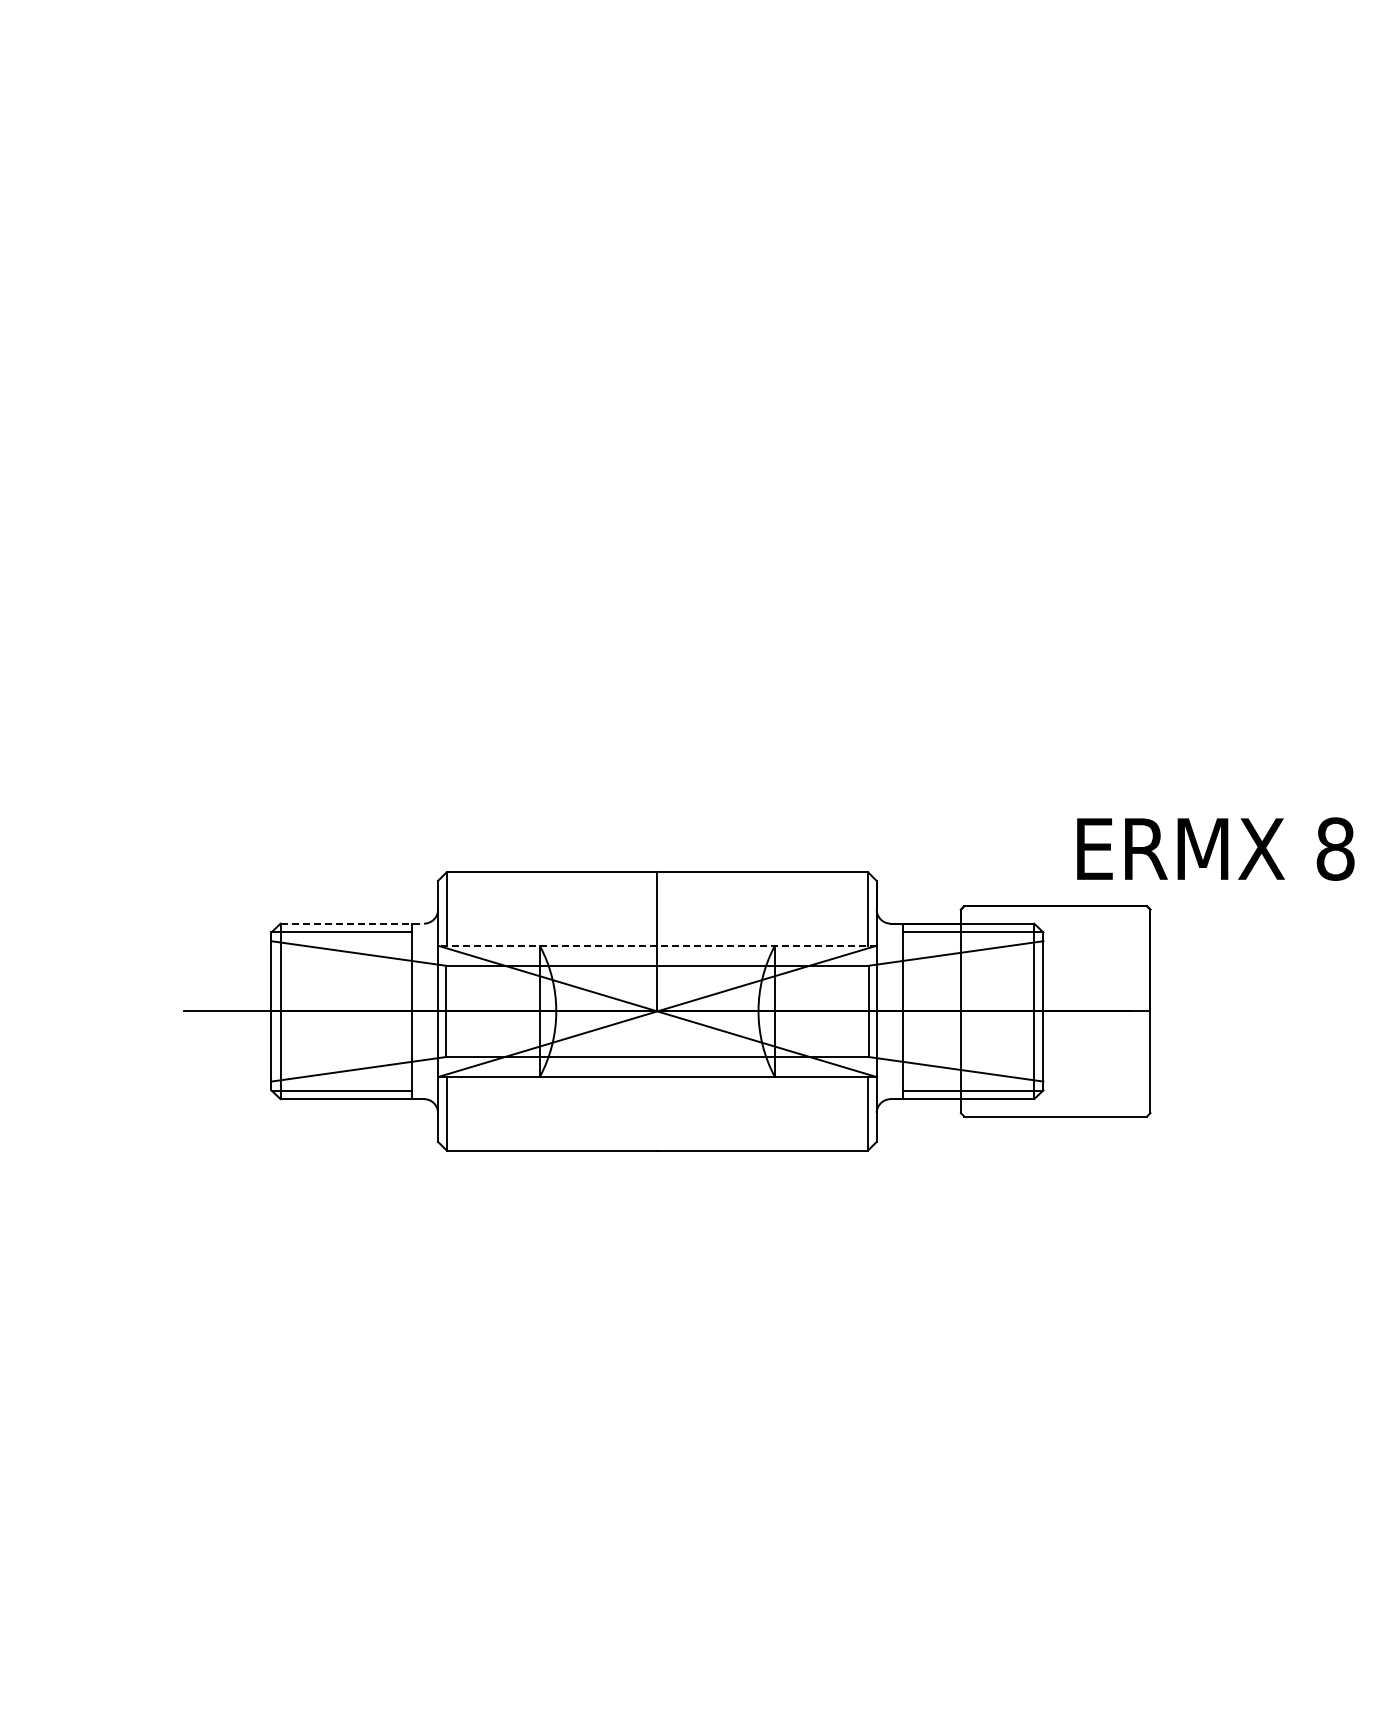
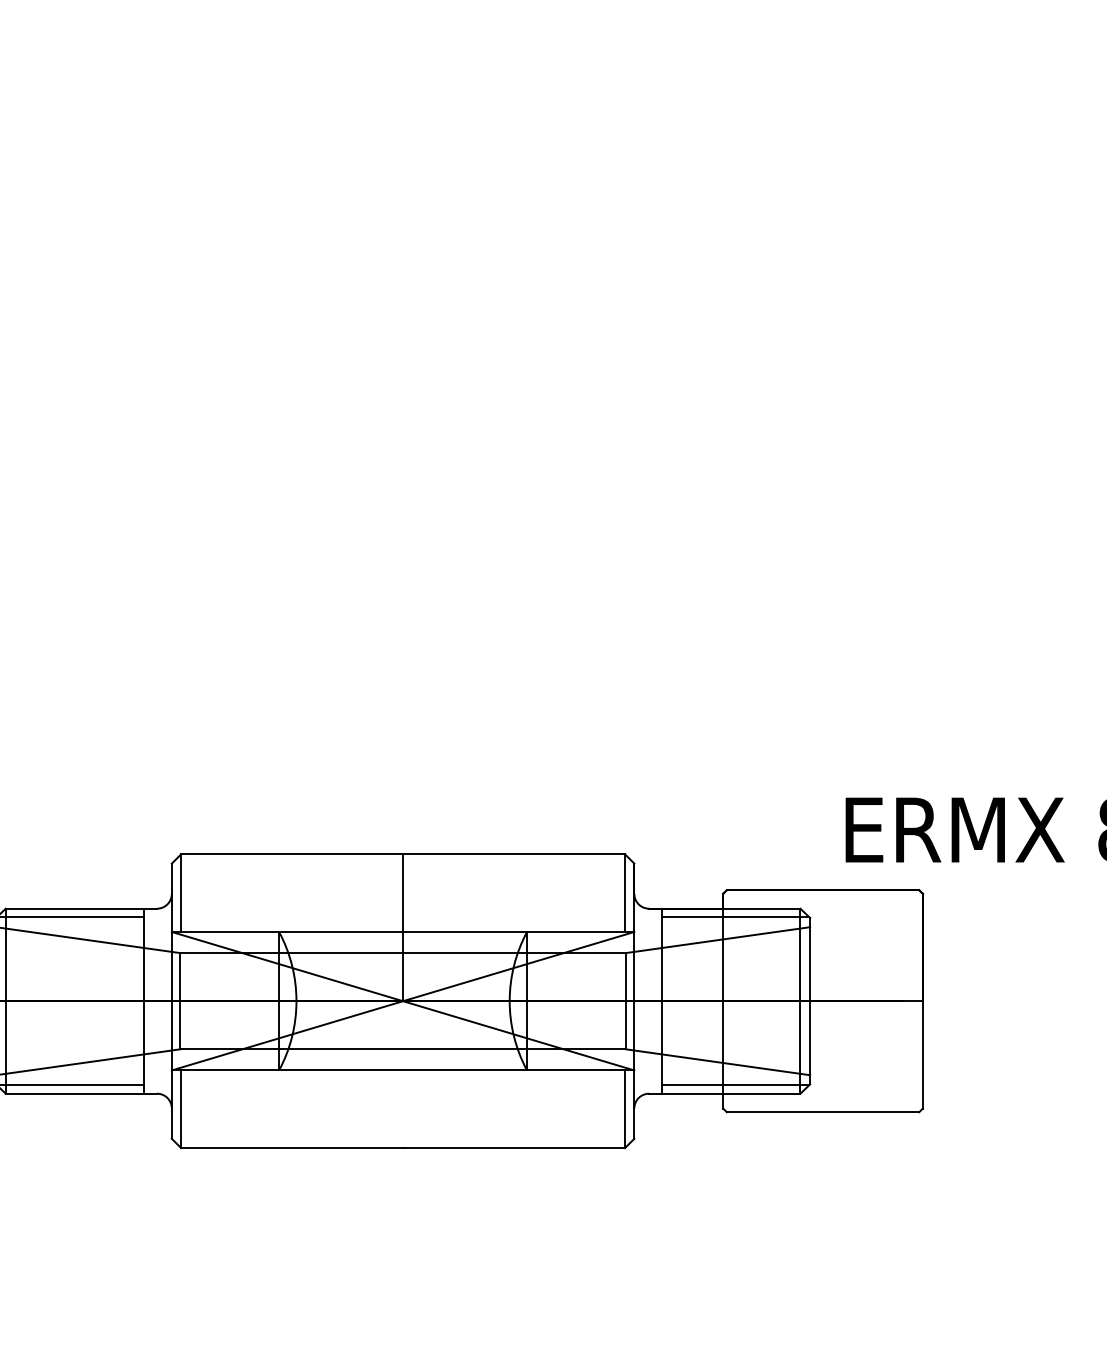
line: (352, 923) -> (81, 908), dashed -> solid
line: (656, 945) -> (402, 931), dashed -> solid

